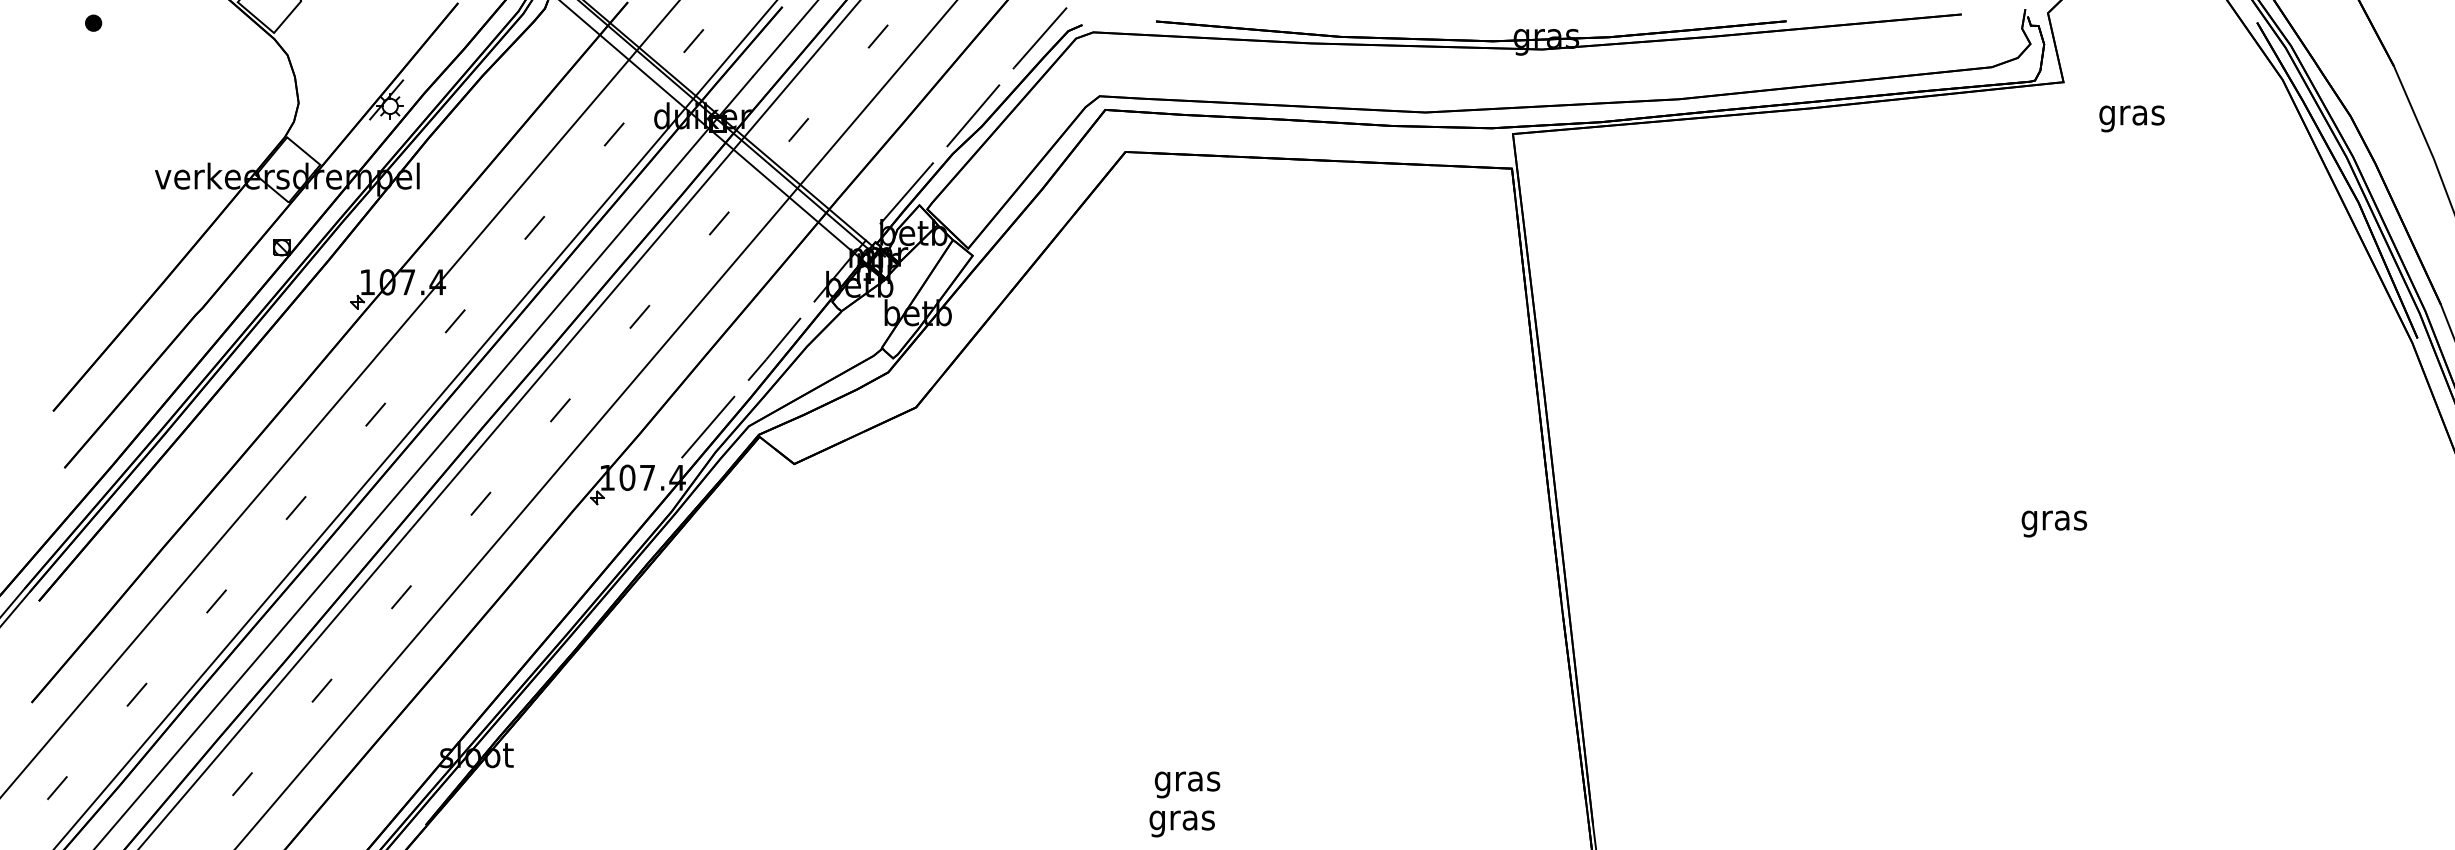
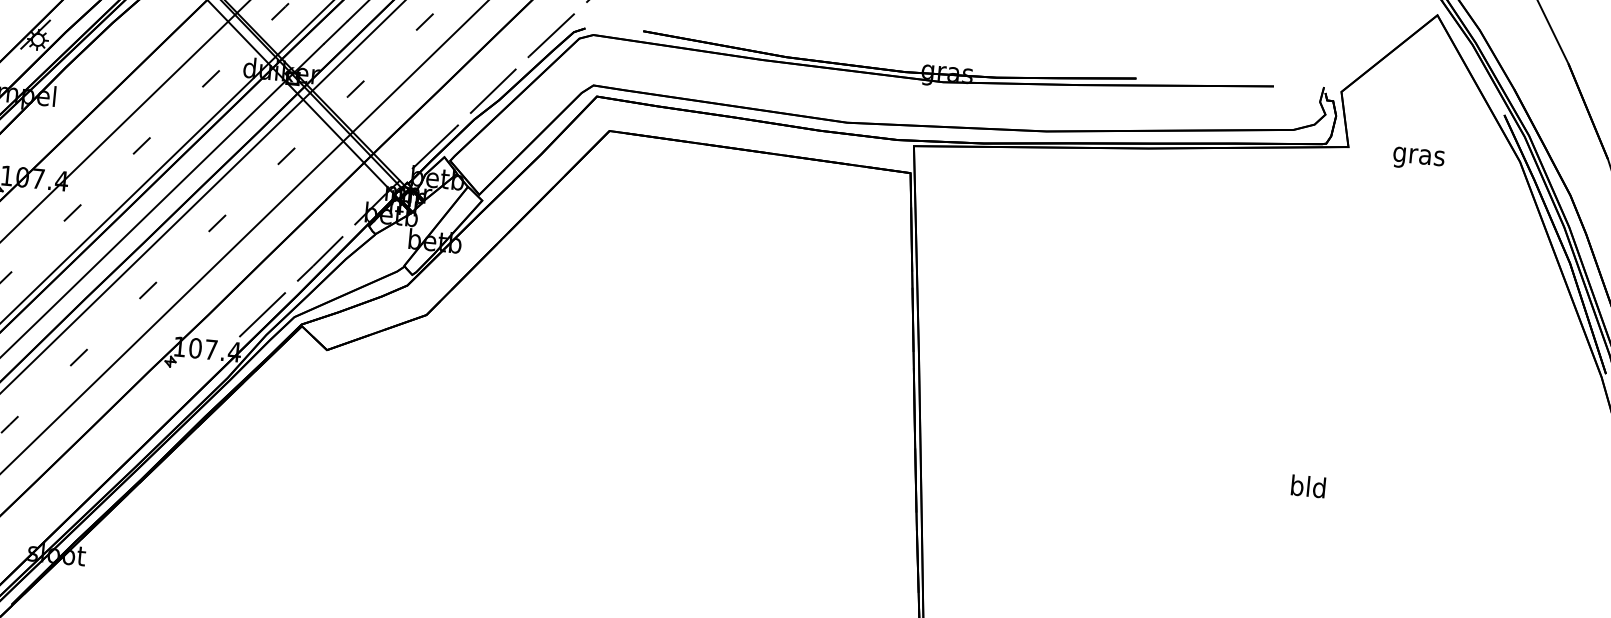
text: (2131, 118) -> (1418, 158), moved
text: (2054, 520) -> (1308, 489), gras -> bld

